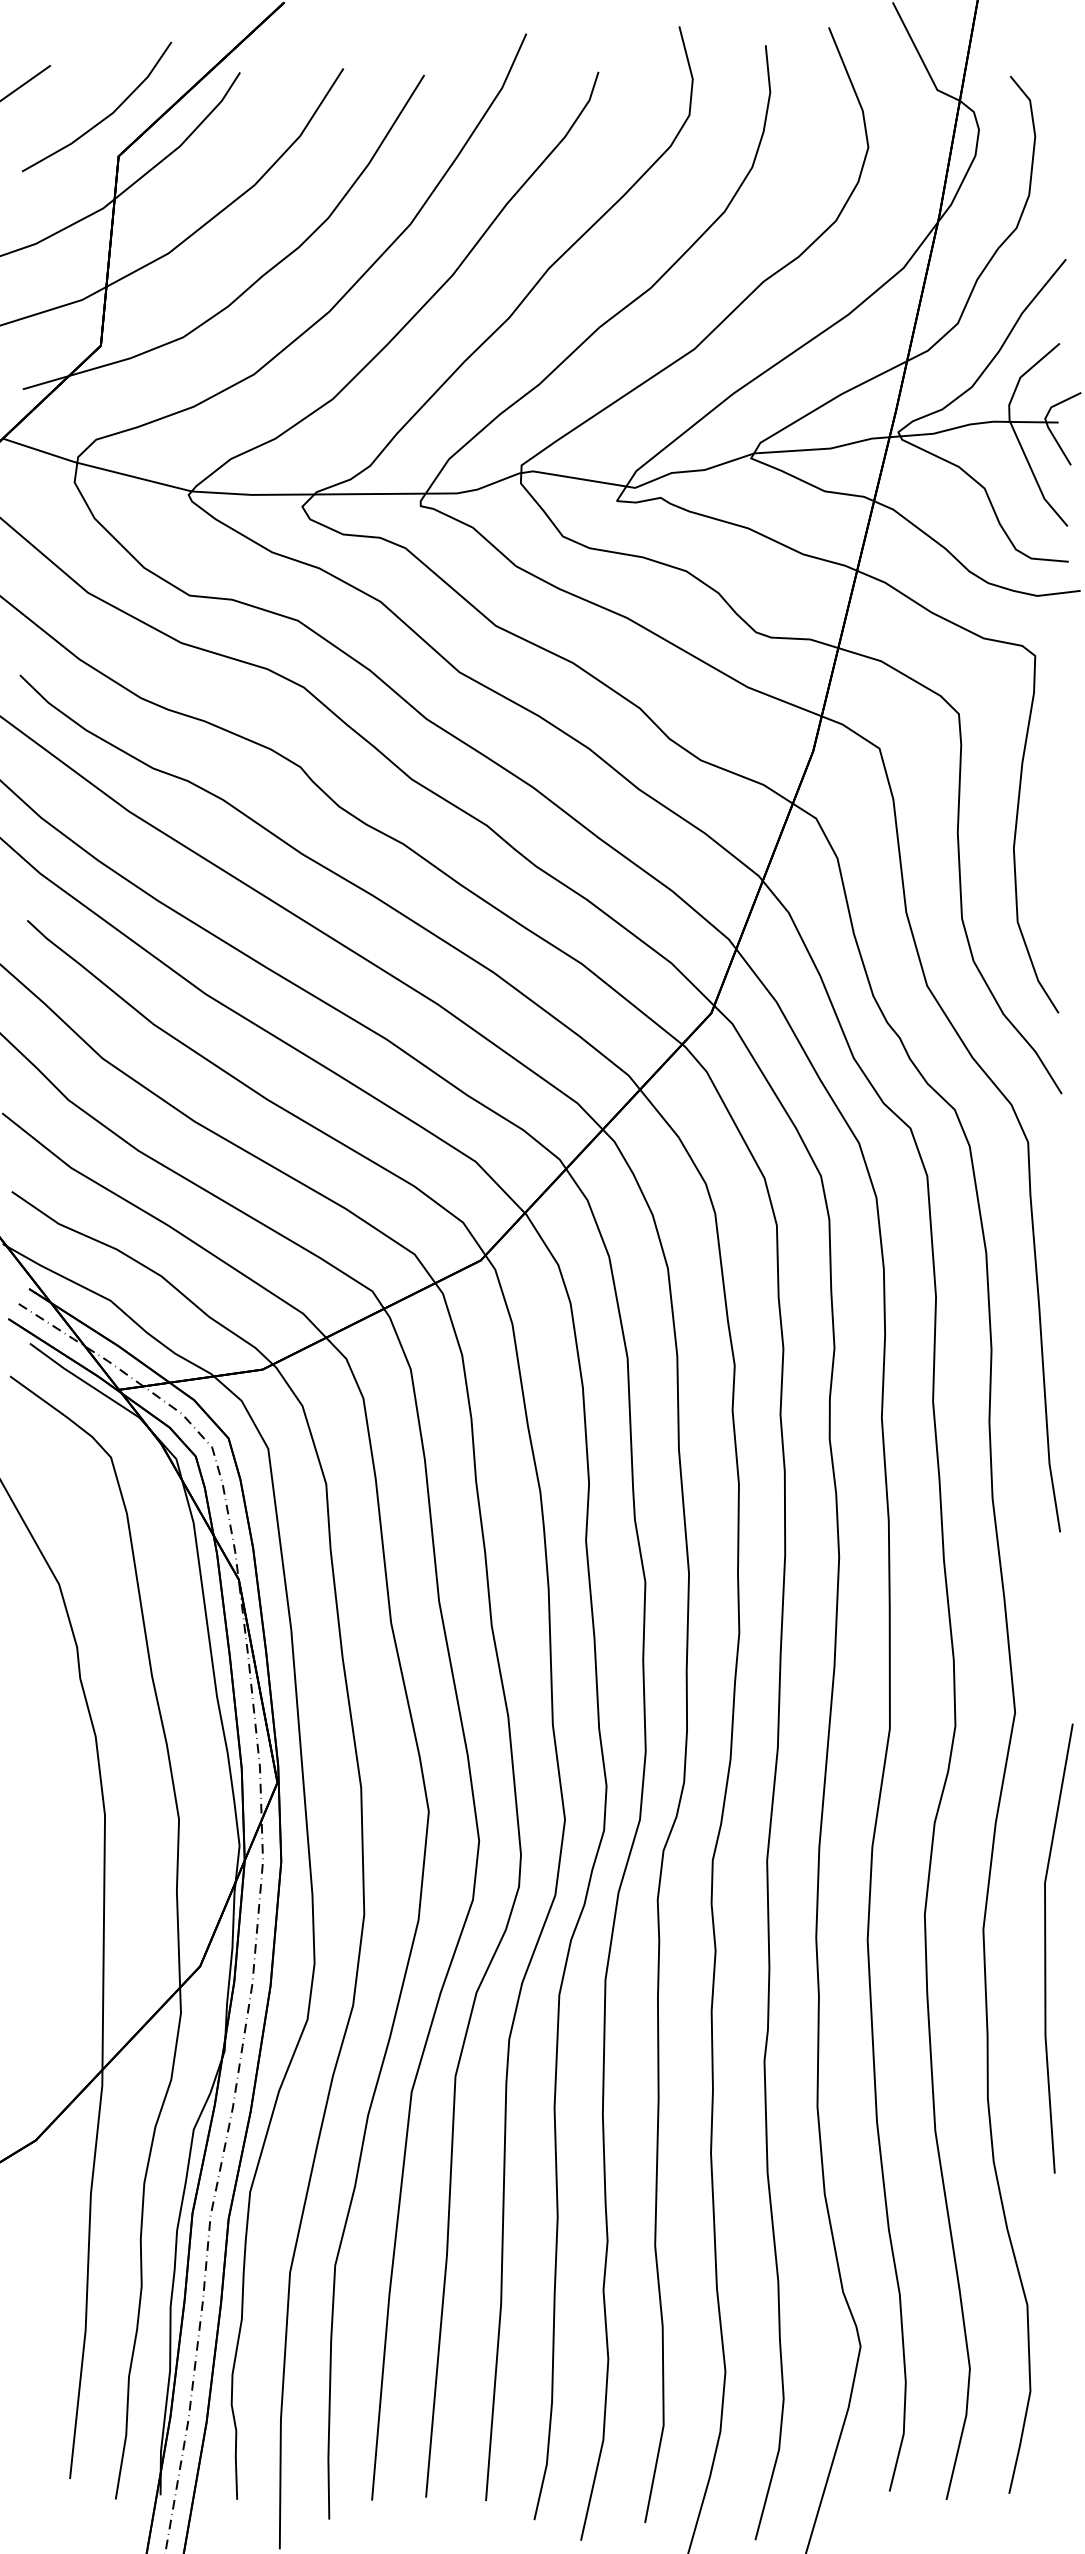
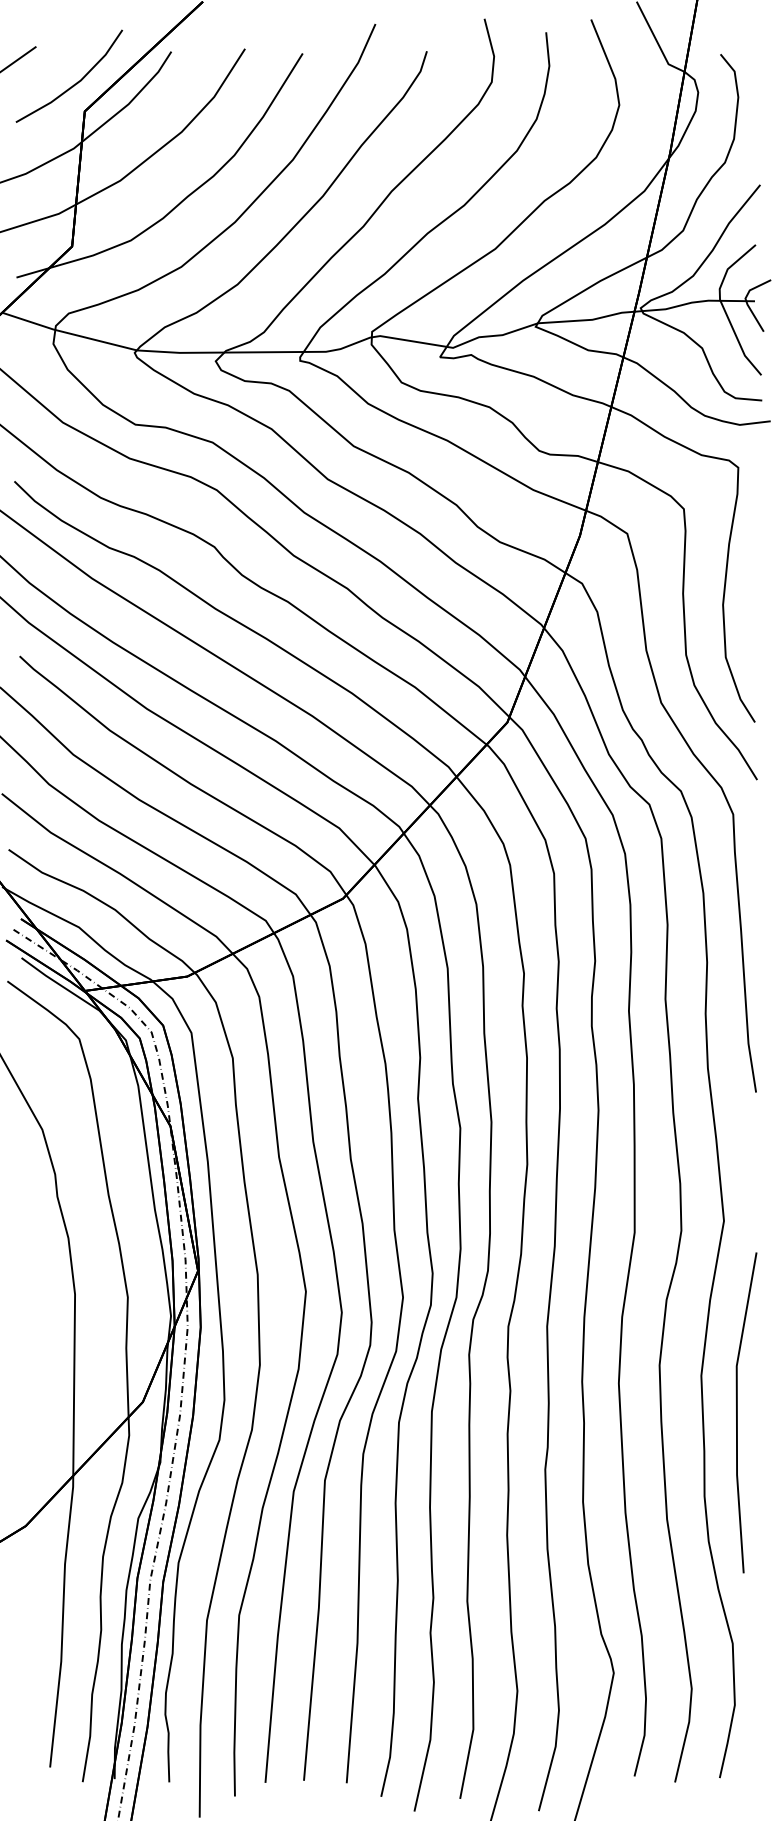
line: (1046, 1948) -> (737, 1412), moved

